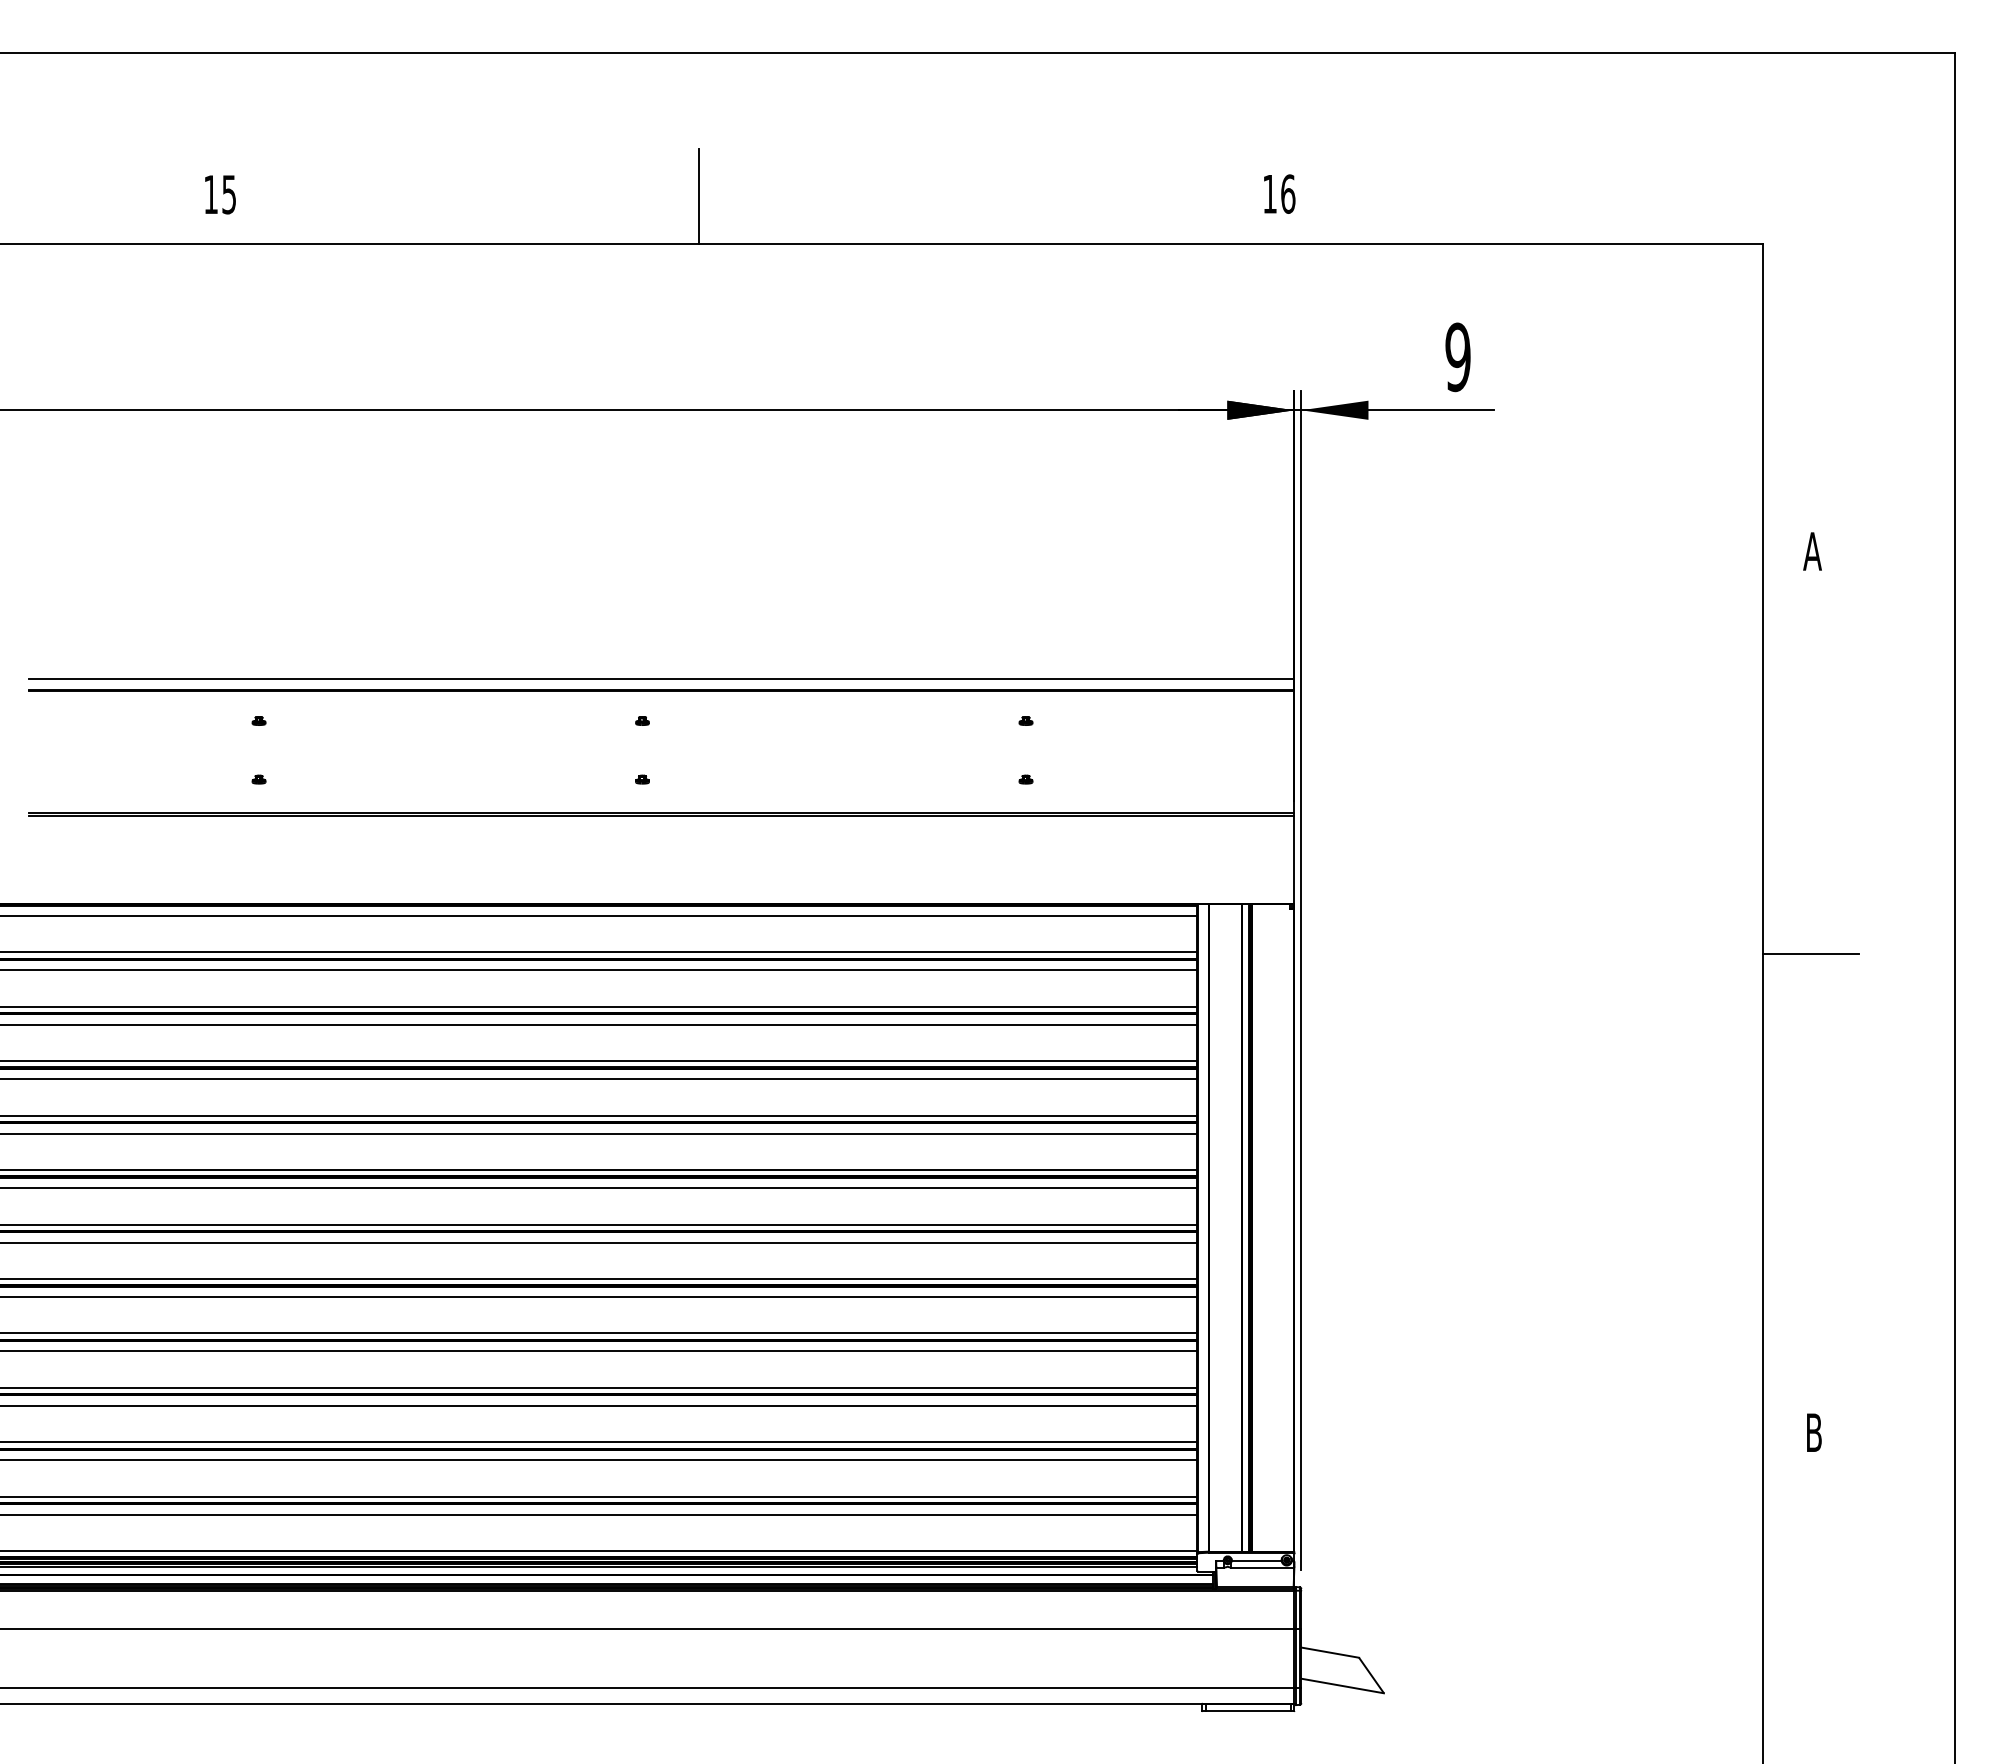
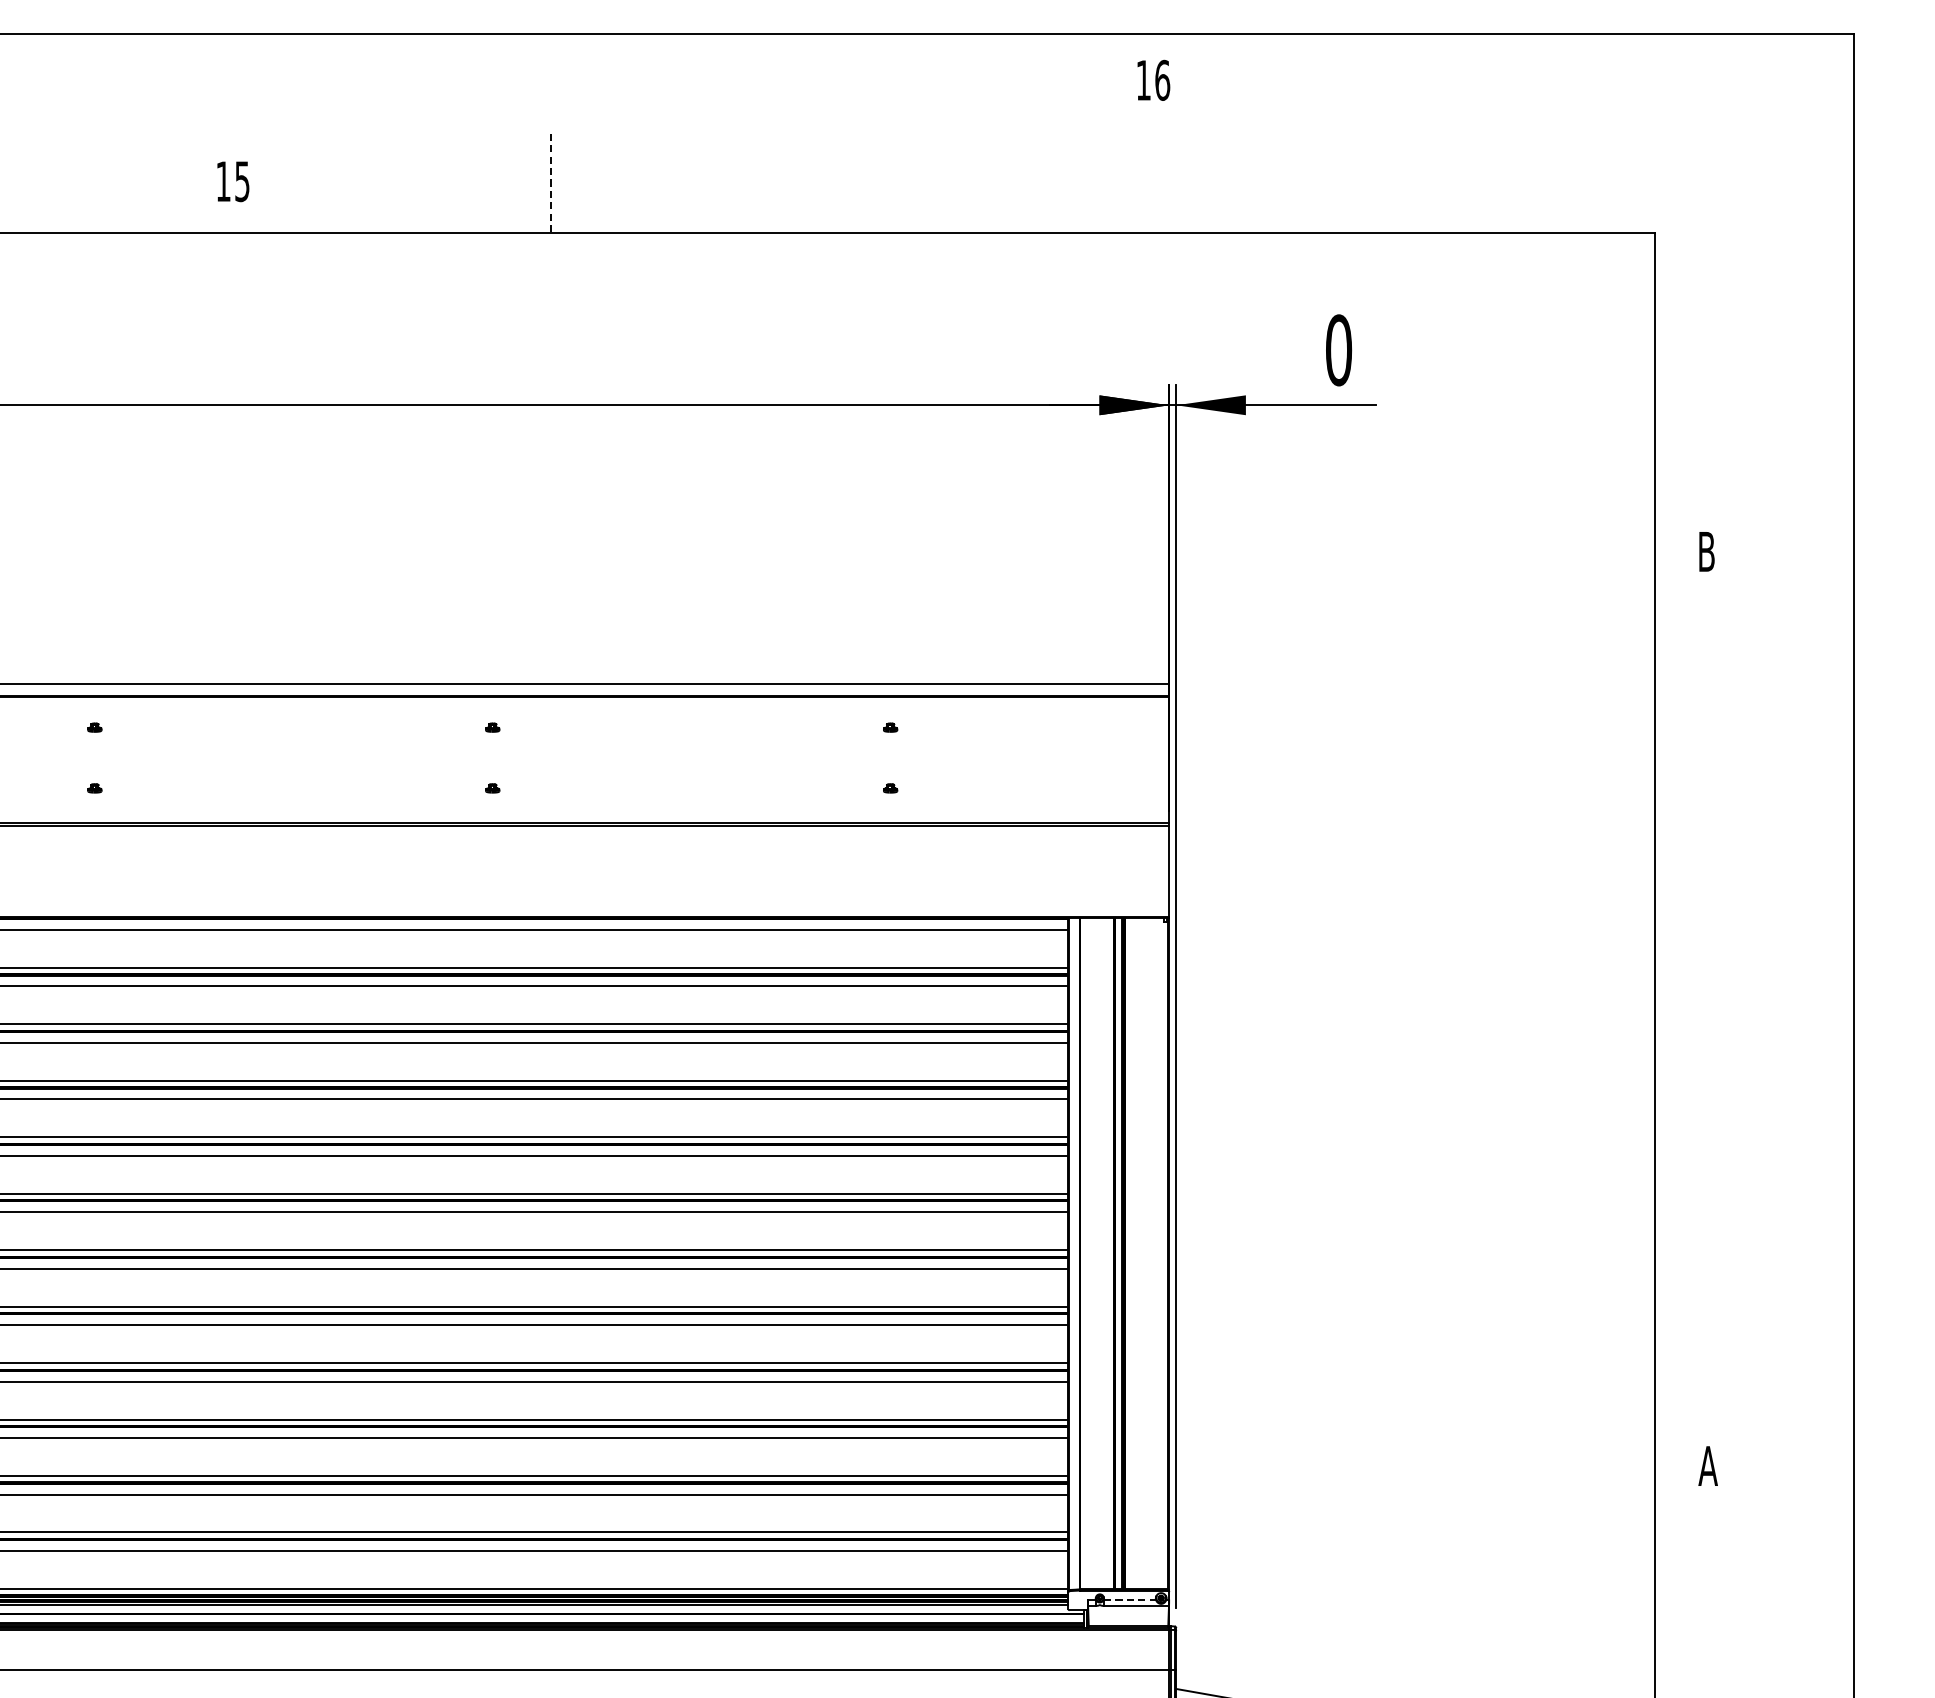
text: (1279, 193) -> (1153, 79), moved
text: (220, 194) -> (233, 181), moved
line: (698, 196) -> (550, 183), solid -> dashed
text: (1457, 357) -> (1338, 350), 9 -> 0
text: (1812, 551) -> (1706, 551), A -> B
line: (1810, 953) -> (1704, 968), removed
text: (1813, 1432) -> (1707, 1465), B -> A
line: (1257, 1561) -> (1130, 1599), solid -> dashed

